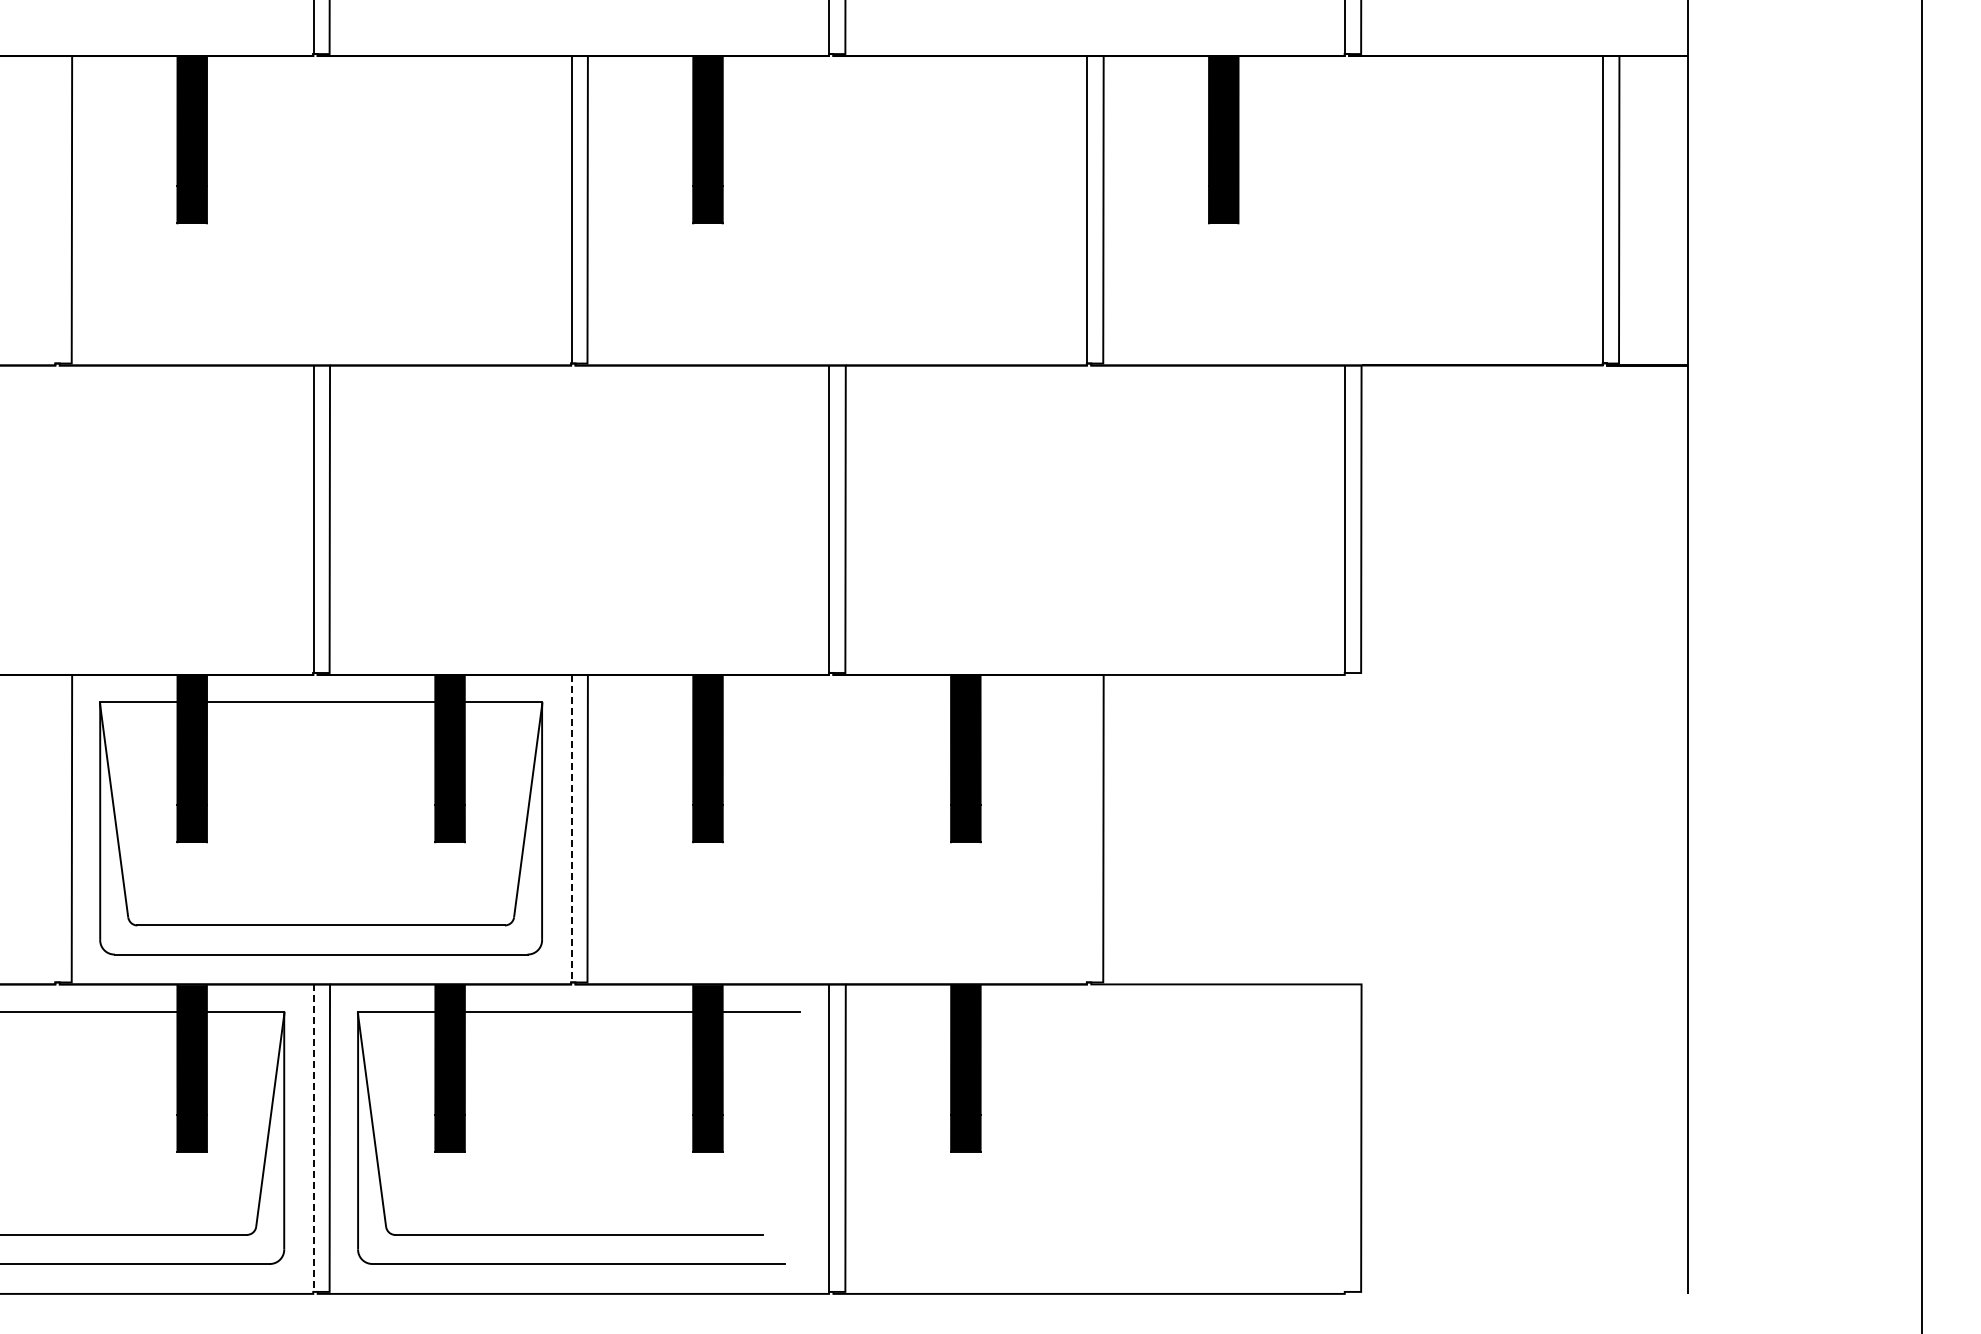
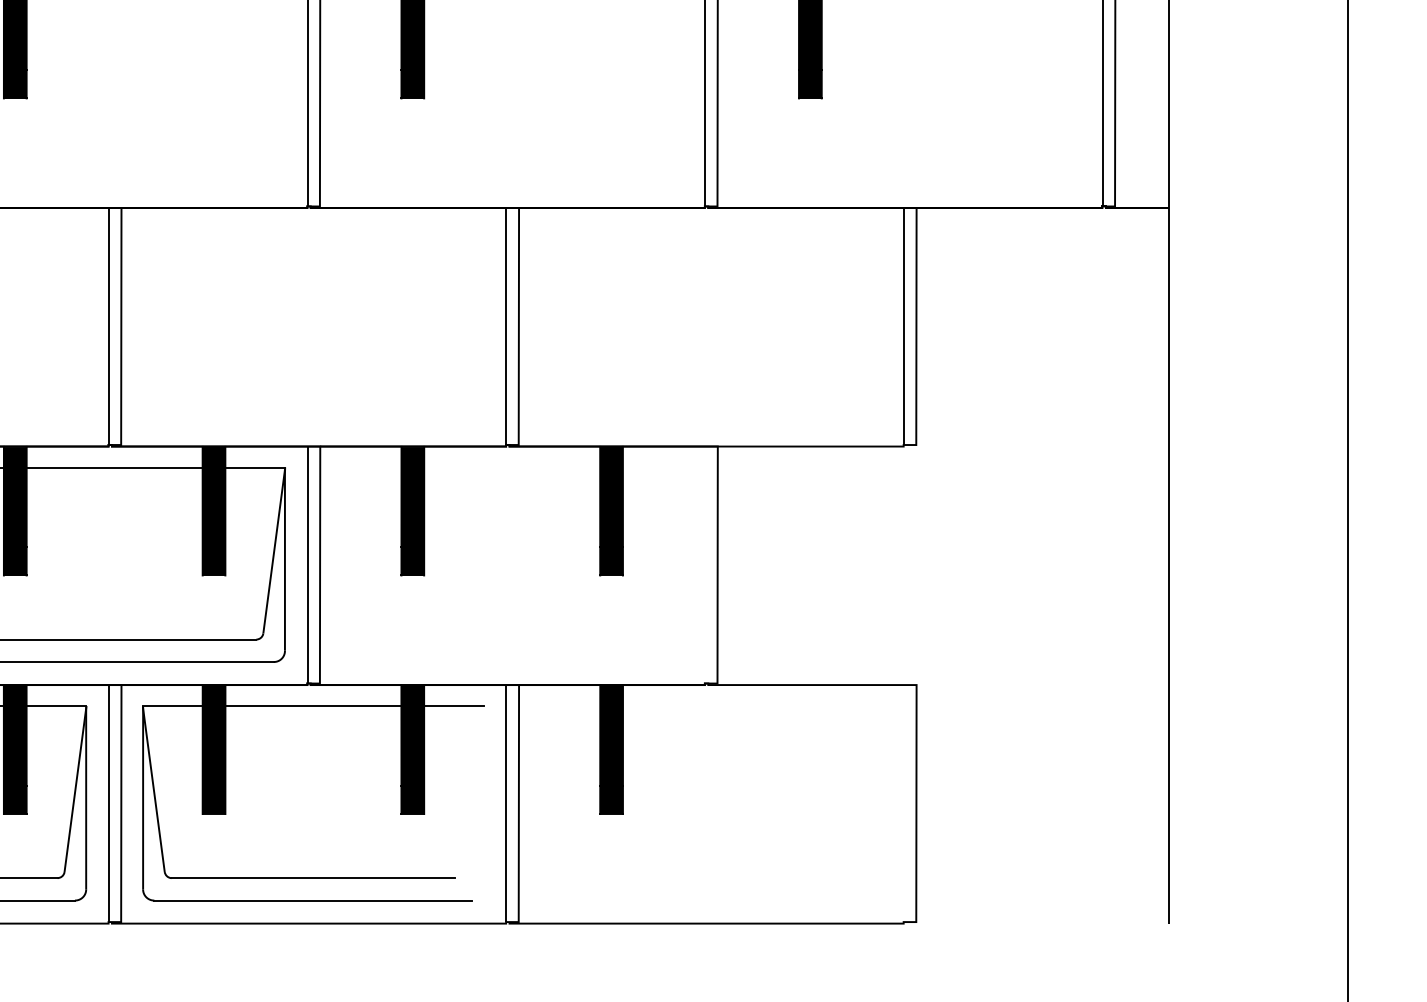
line: (571, 828) -> (307, 564), dashed -> solid
line: (313, 1138) -> (108, 803), dashed -> solid

